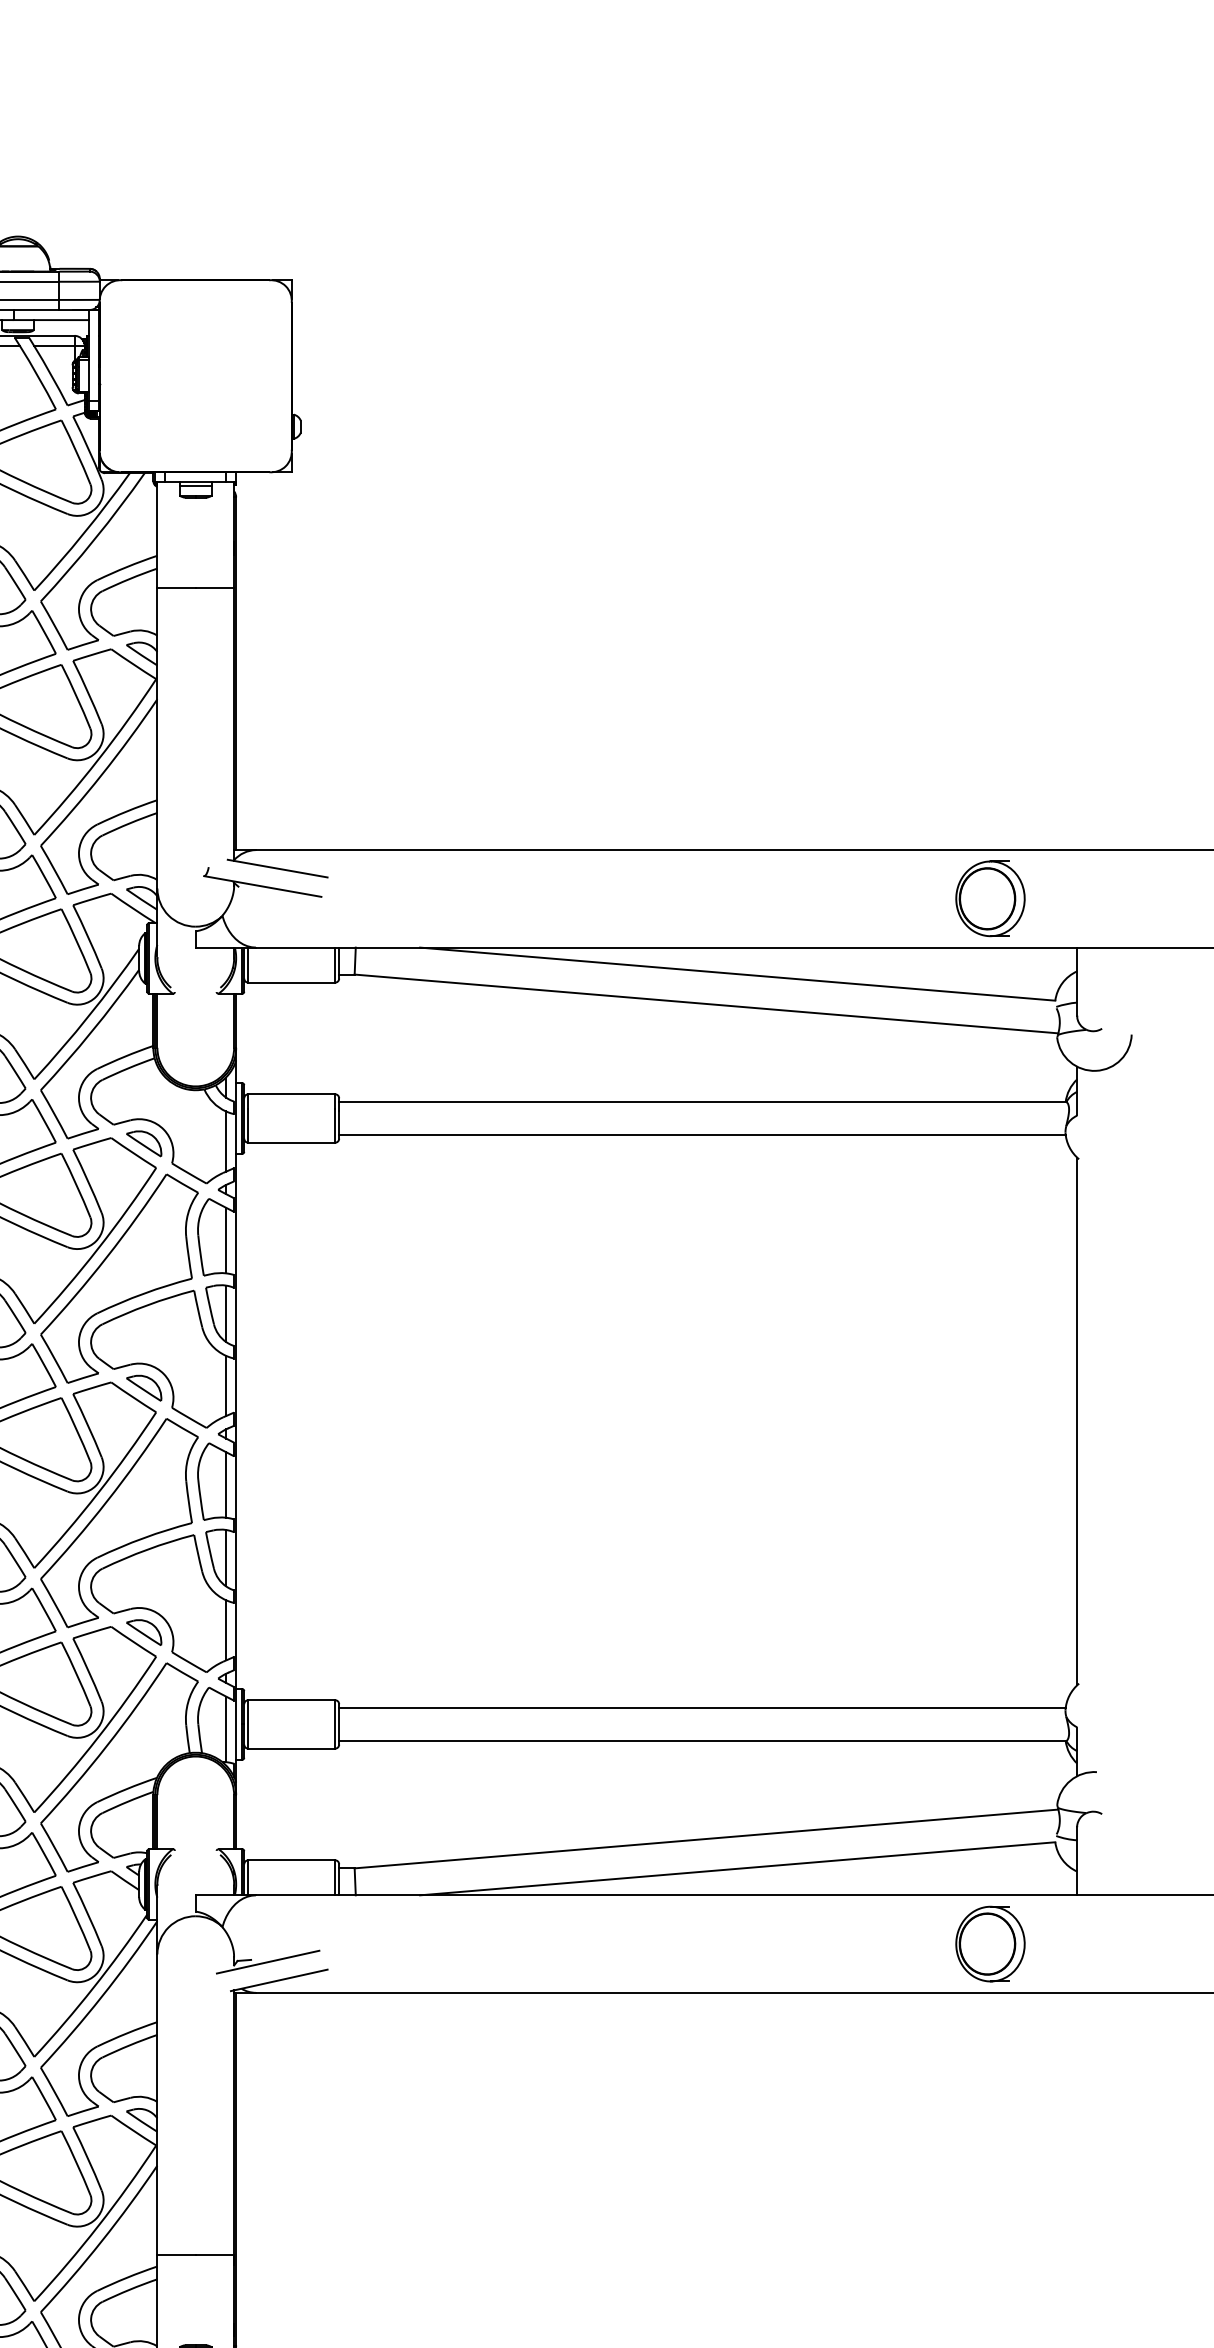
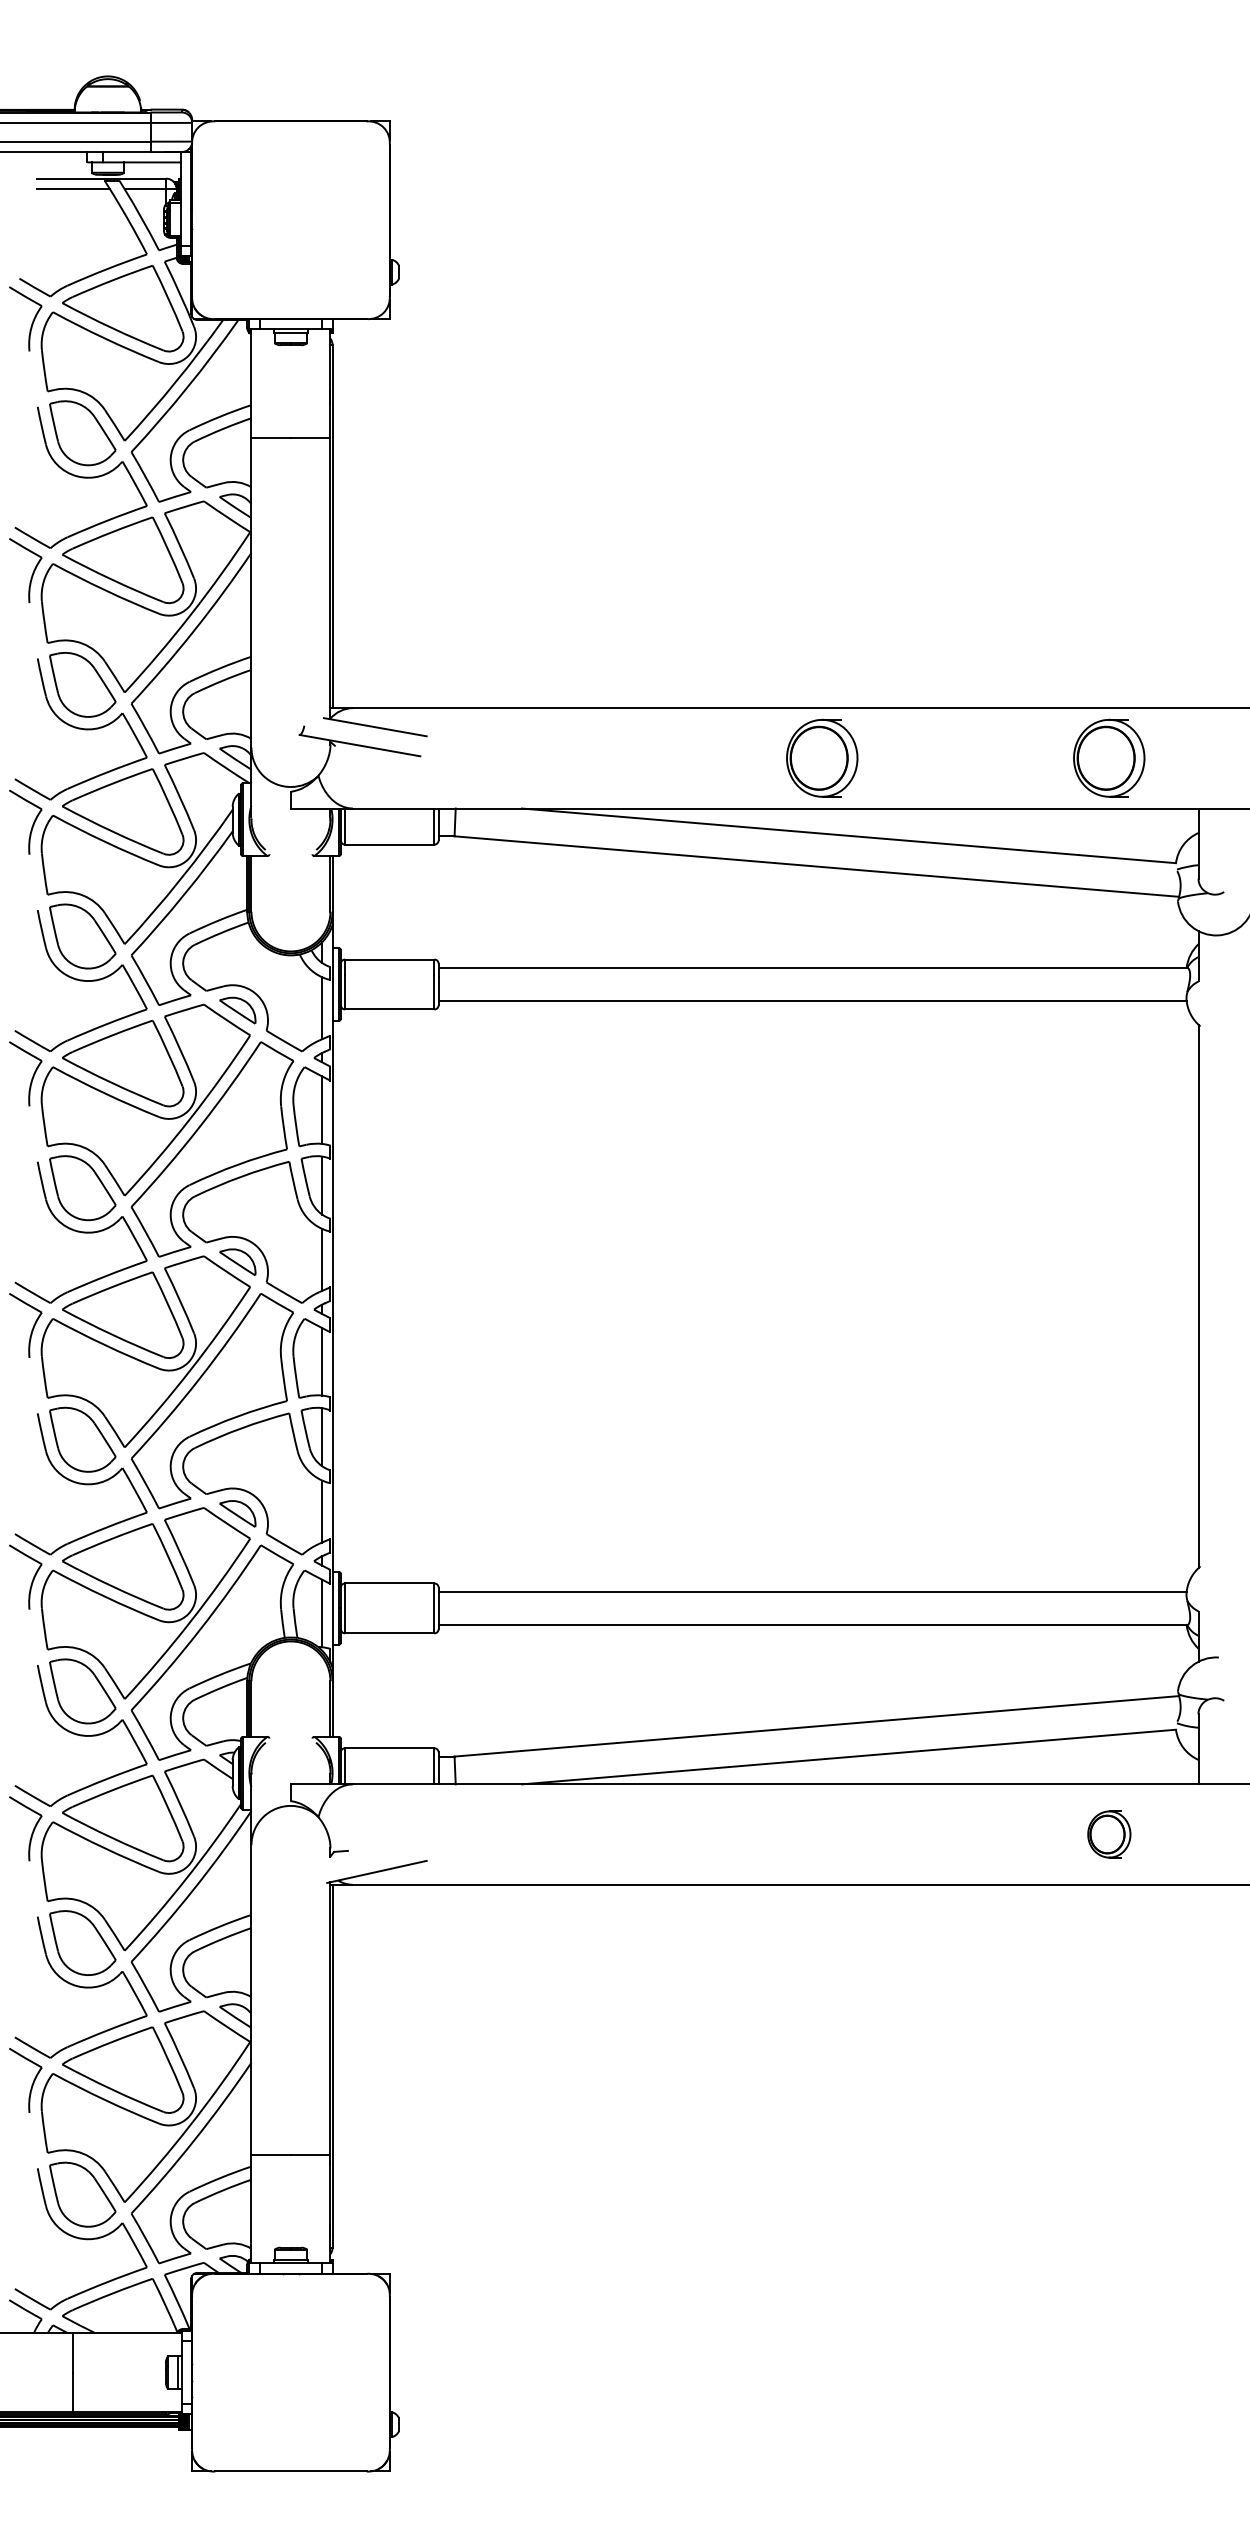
part: (711, 898) -> (822, 757), added
part: (990, 1944) -> (1109, 1834), size x0.6
line: (268, 1961) -> (365, 1852), removed

